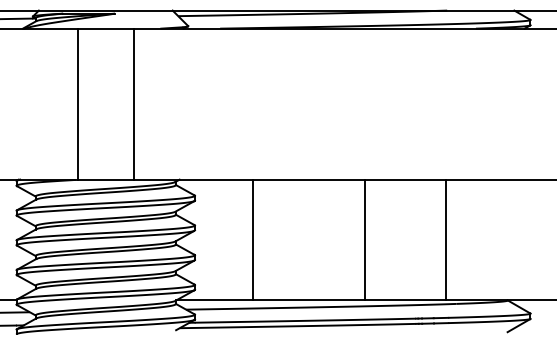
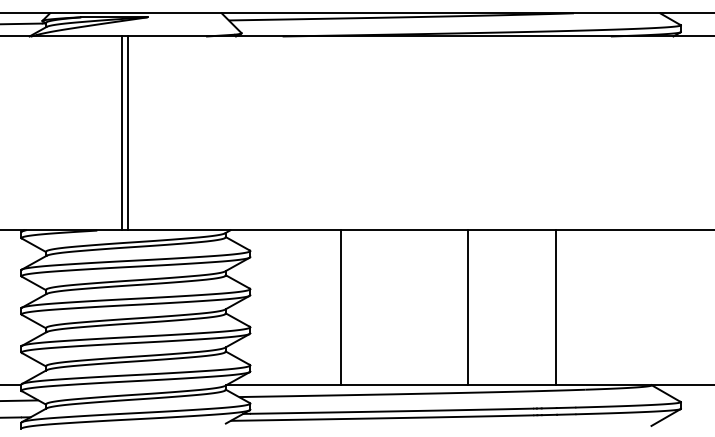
line: (77, 104) -> (121, 133), moved
line: (134, 104) -> (128, 133), moved
line: (252, 239) -> (340, 307), moved
line: (446, 239) -> (555, 307), moved

